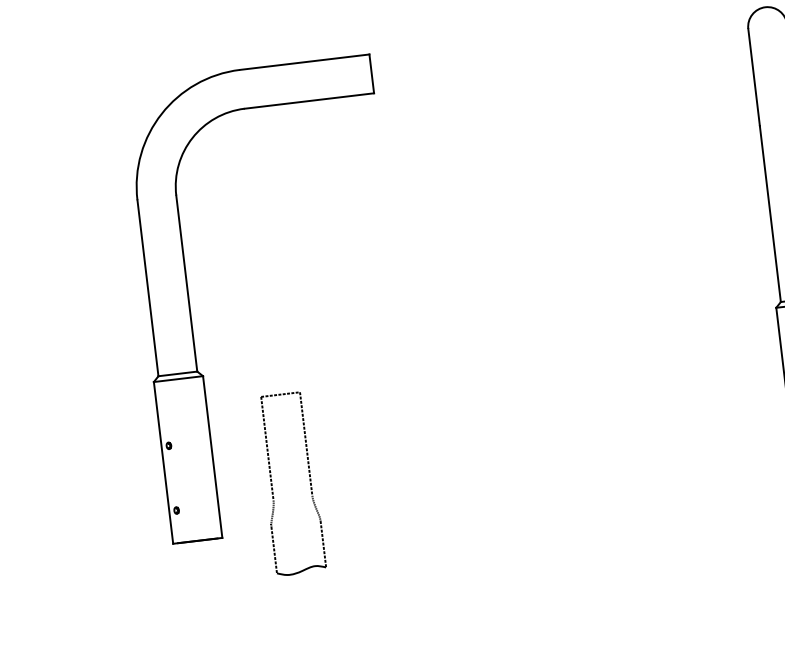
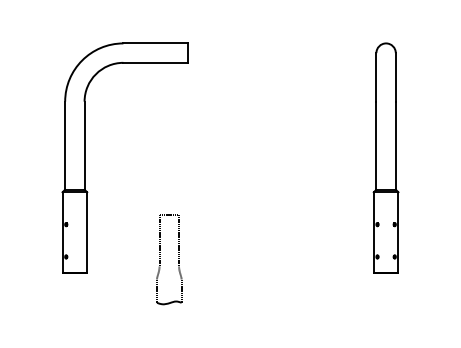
part: (273, 483) -> (160, 258), moved

